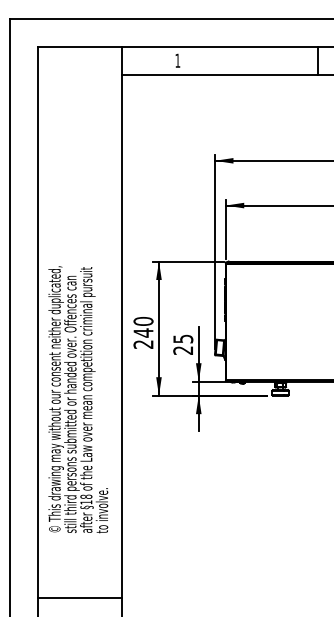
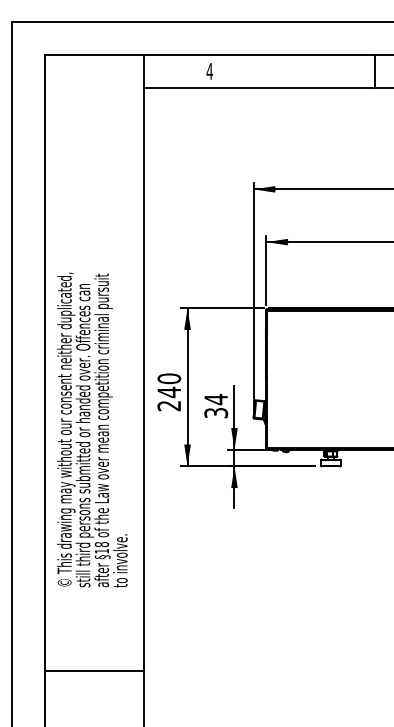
text: (177, 60) -> (209, 71), 1 -> 4
text: (183, 344) -> (216, 406), 25 -> 34
text: (78, 399) -> (92, 429), moved
line: (79, 597) -> (93, 670), moved

